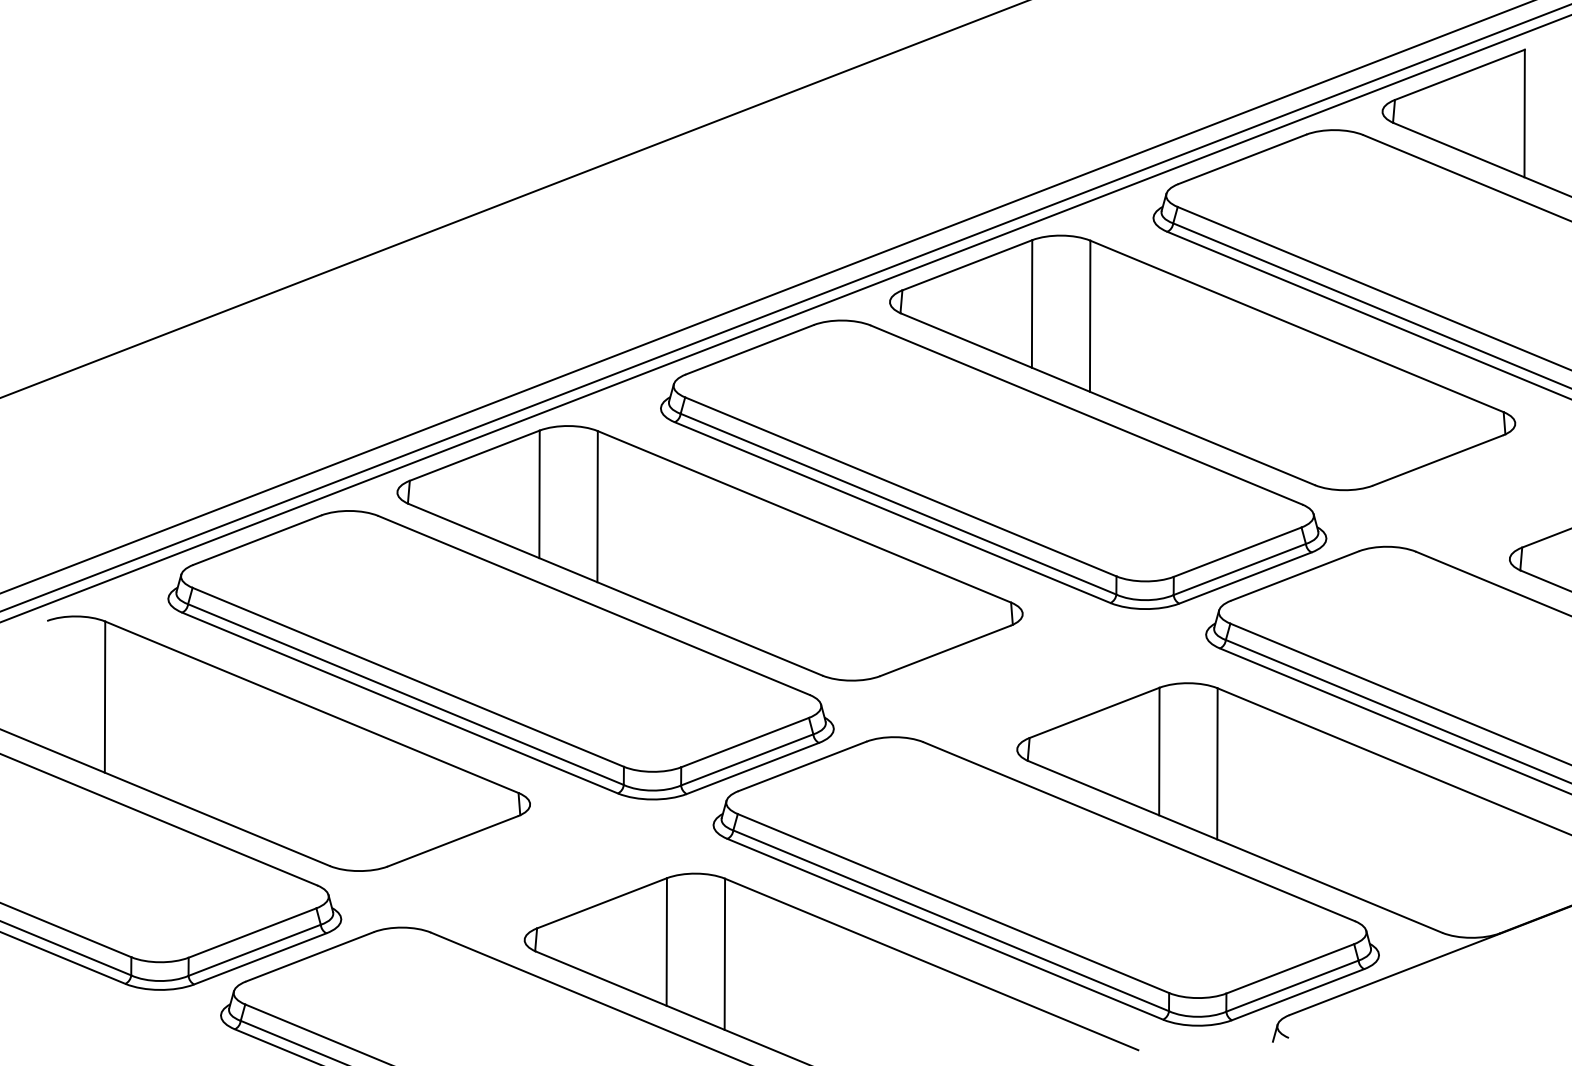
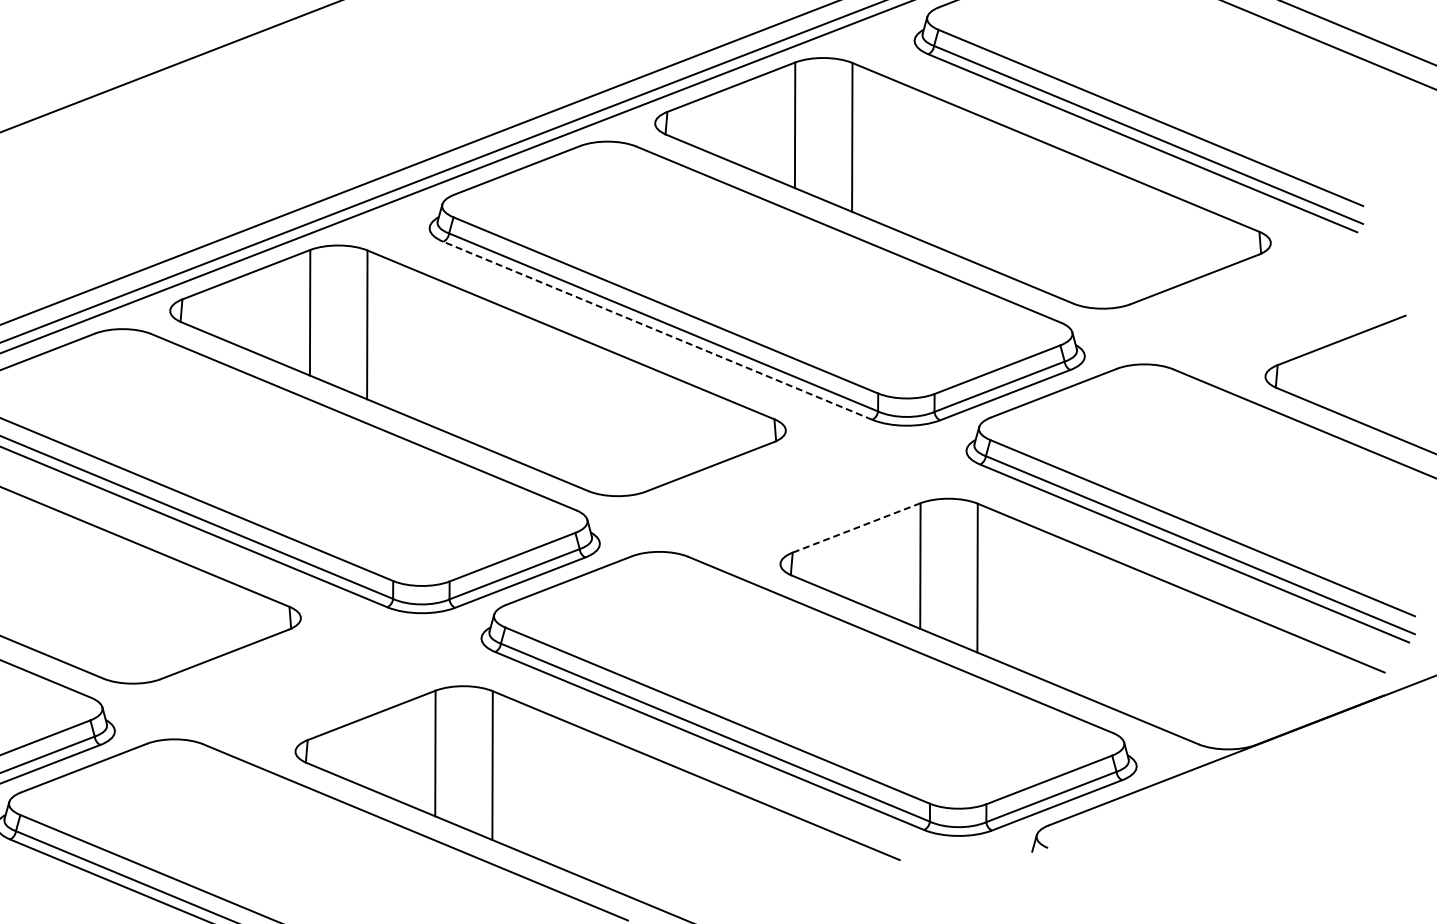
line: (892, 512) -> (657, 330), solid -> dashed
line: (1094, 712) -> (856, 527), solid -> dashed

